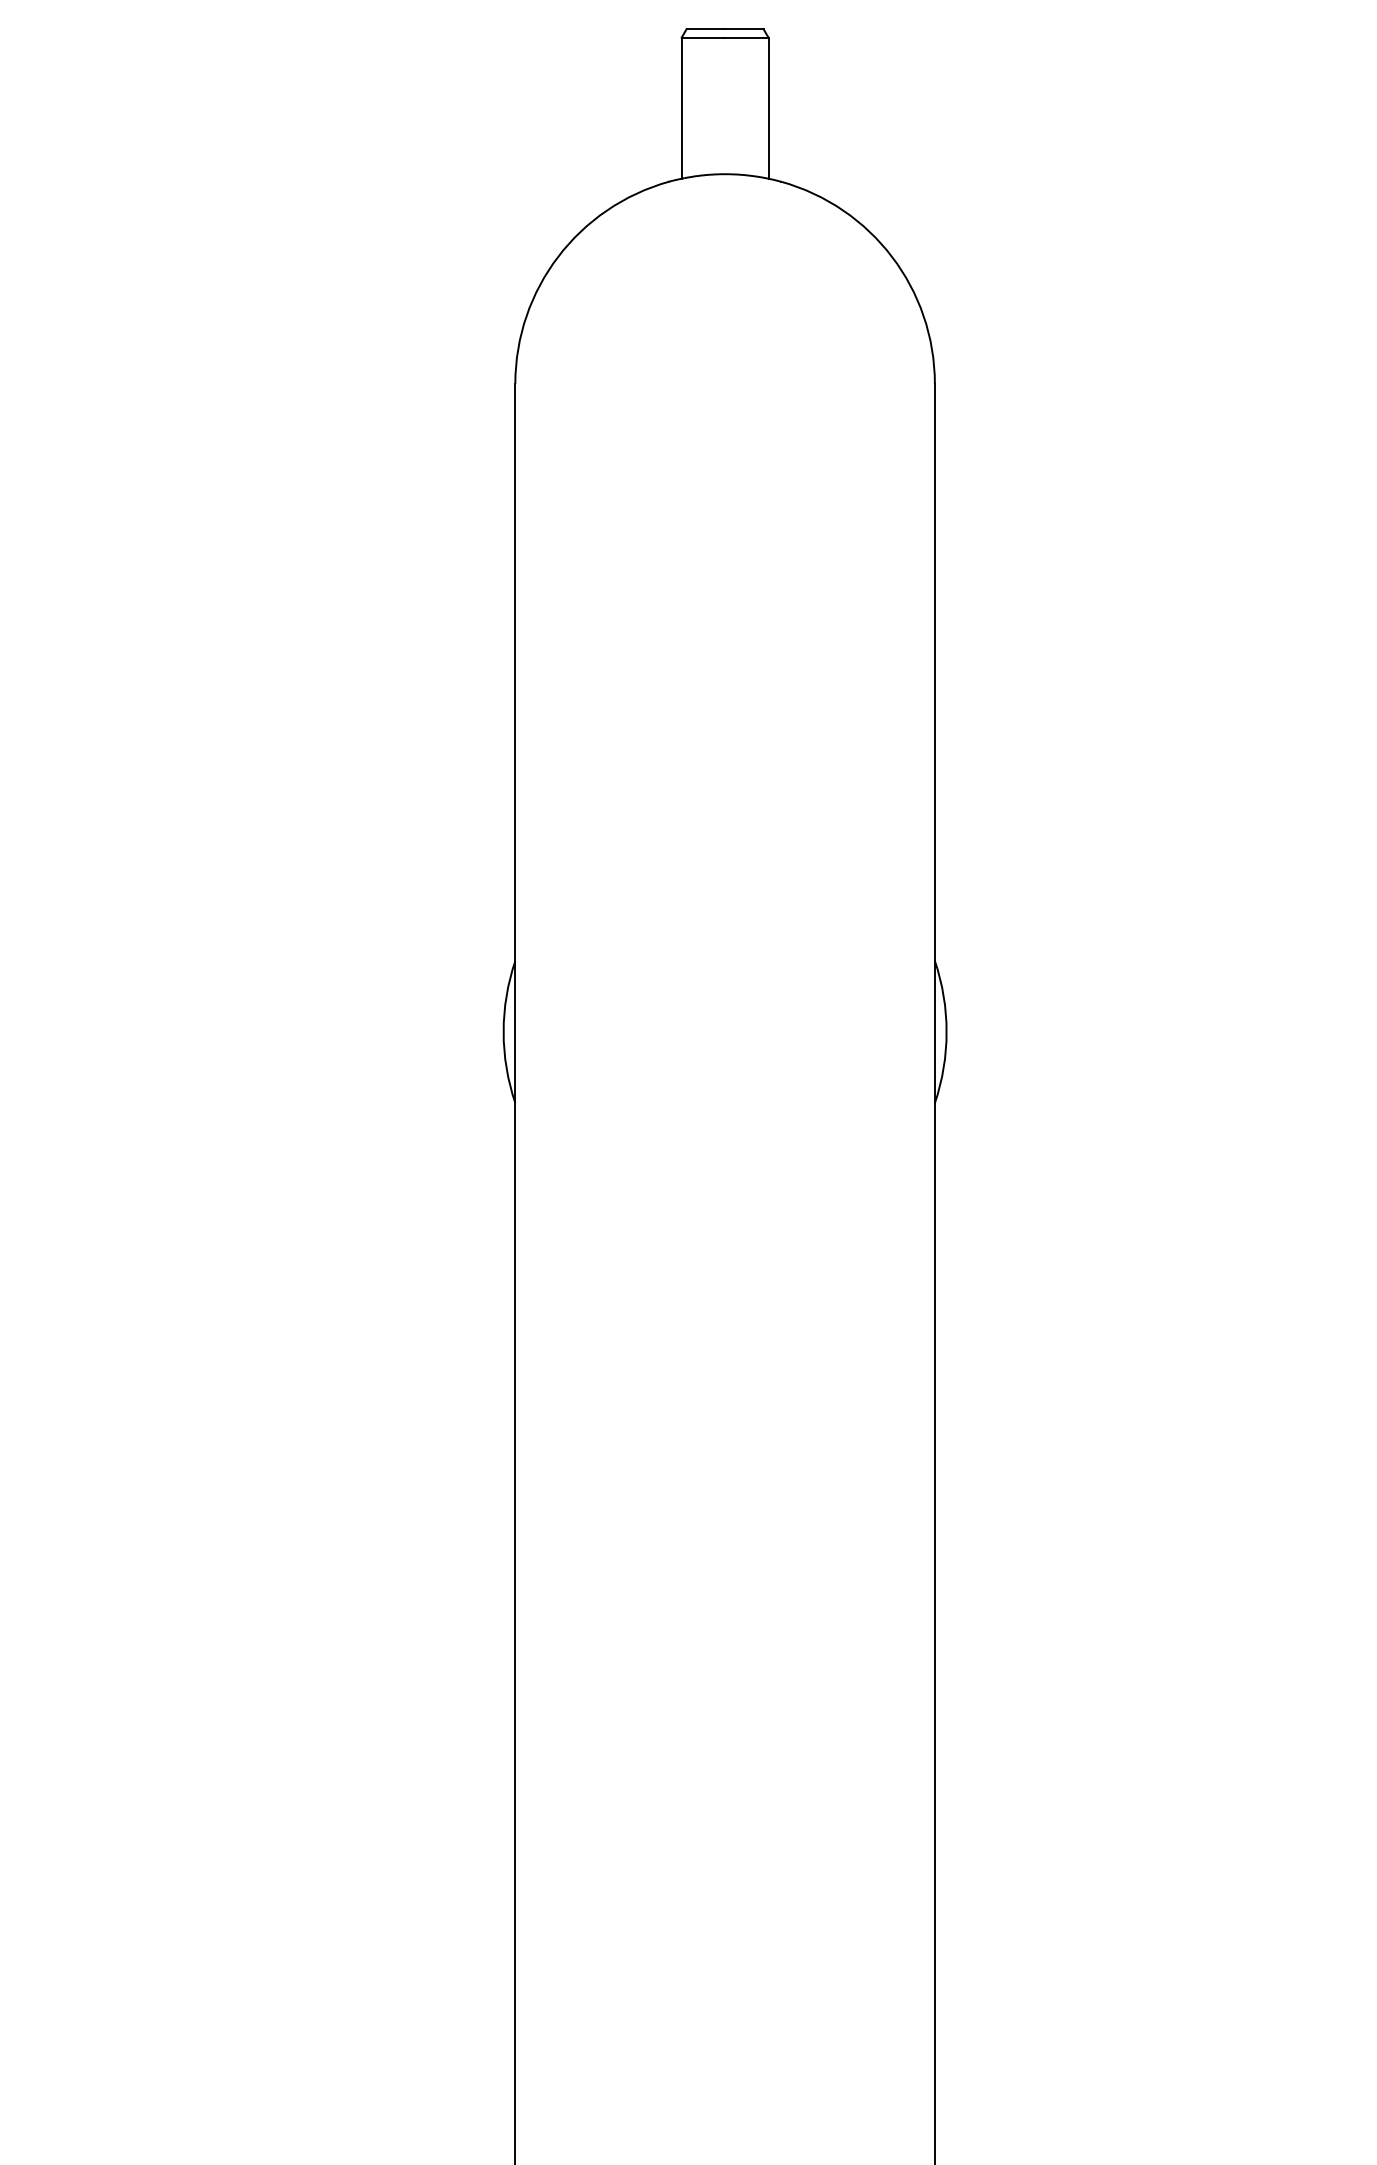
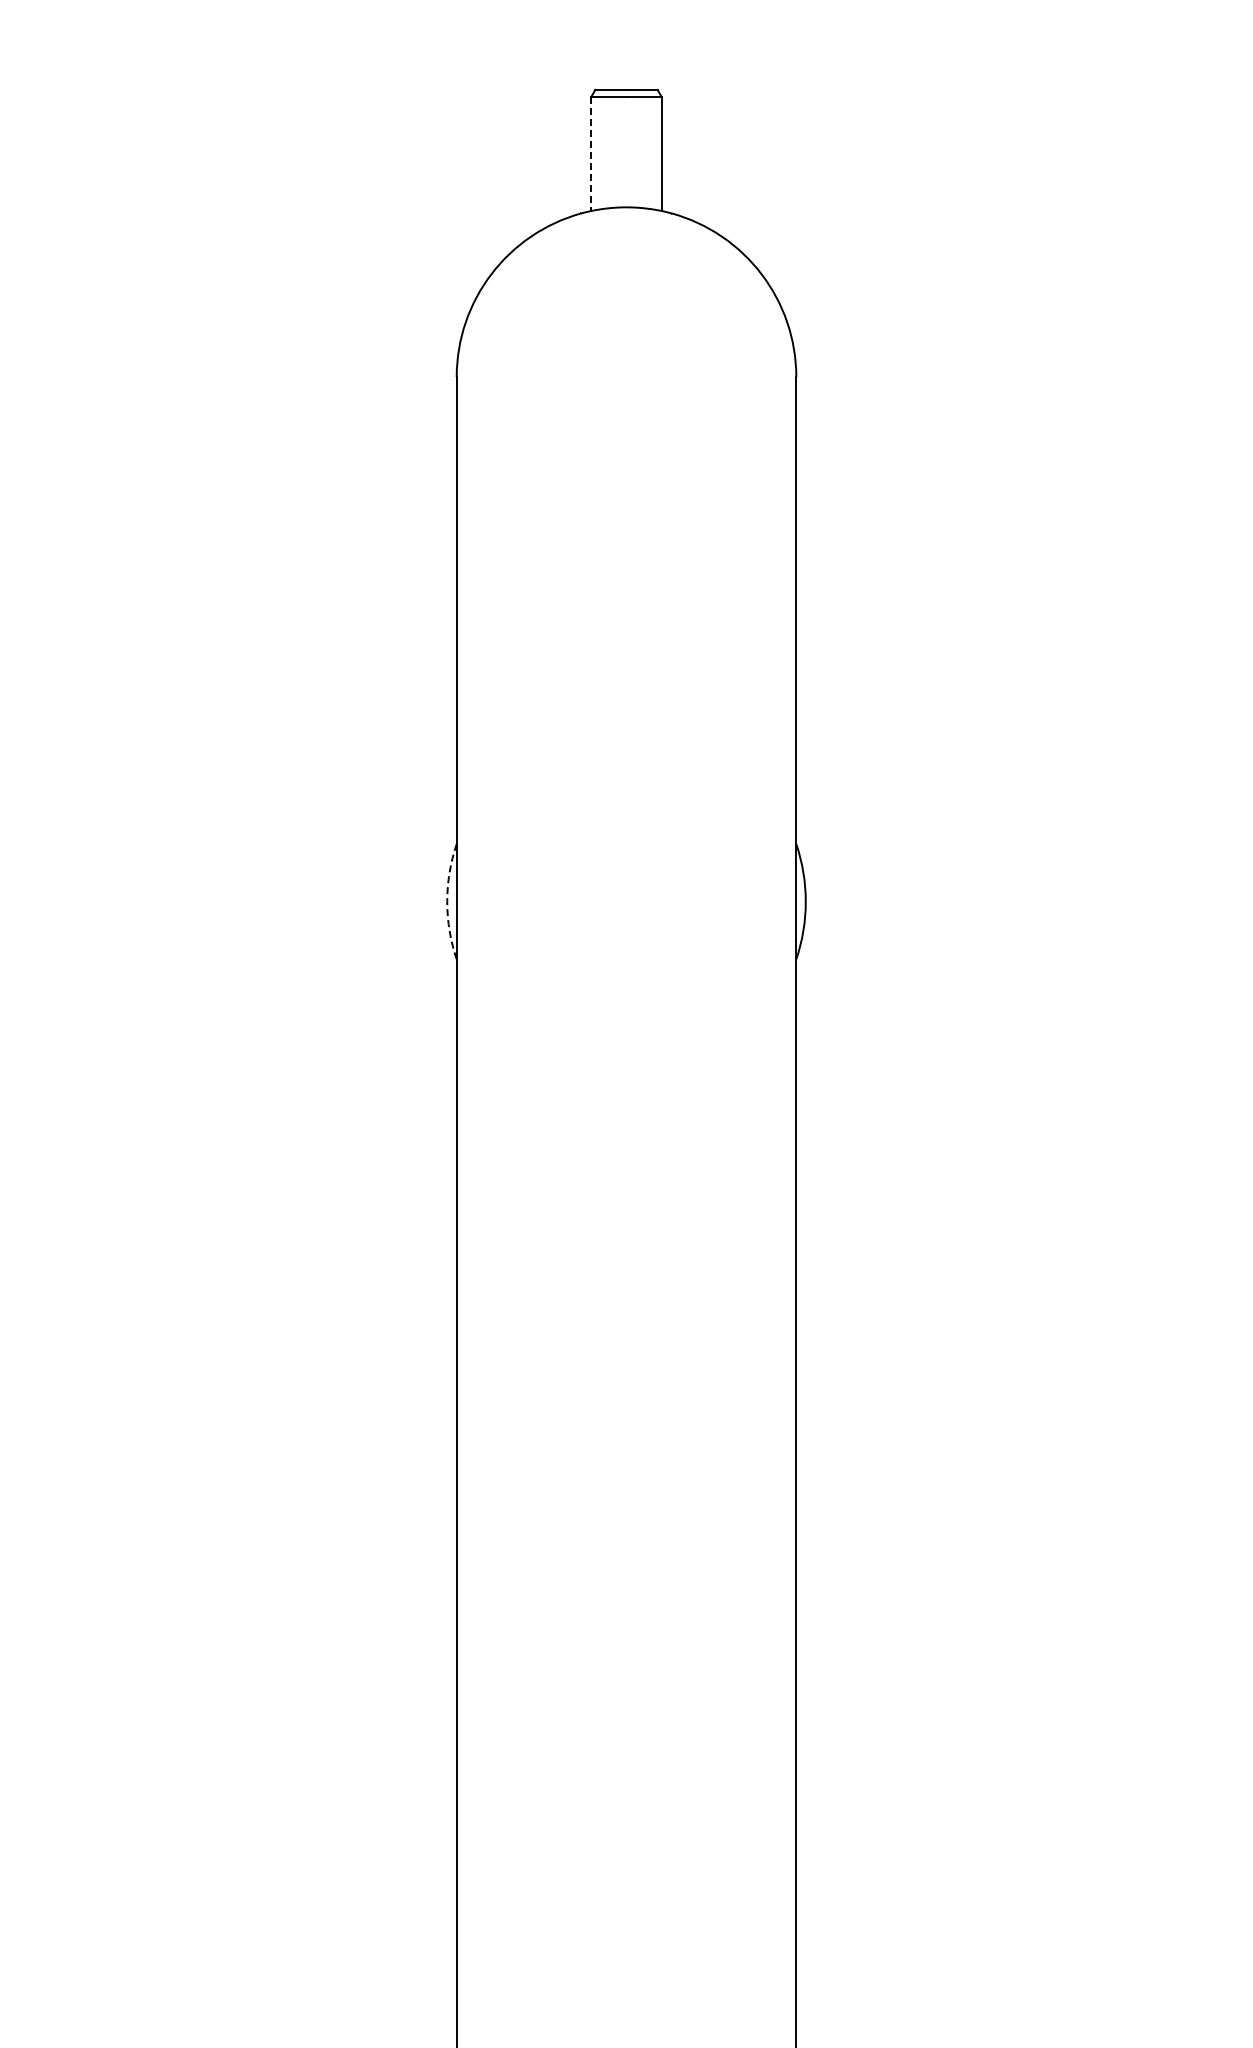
line: (681, 108) -> (591, 154), solid -> dashed
arc: (503, 1031) -> (447, 901), solid -> dashed

